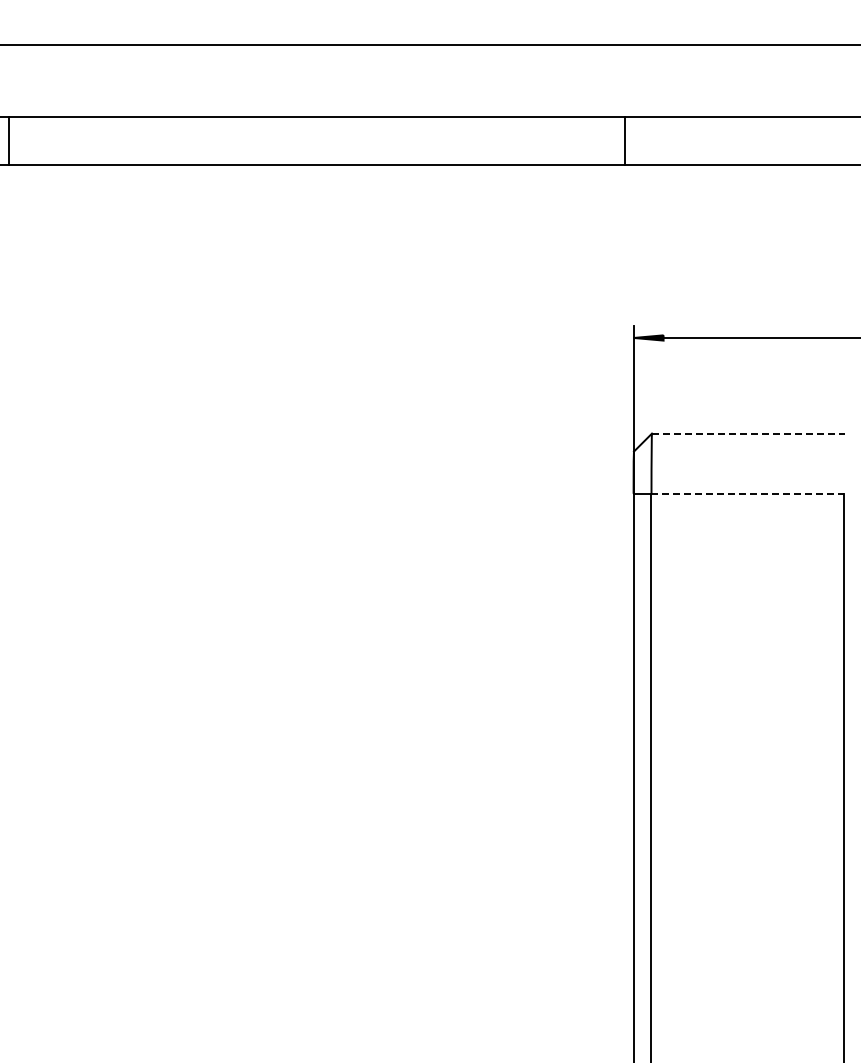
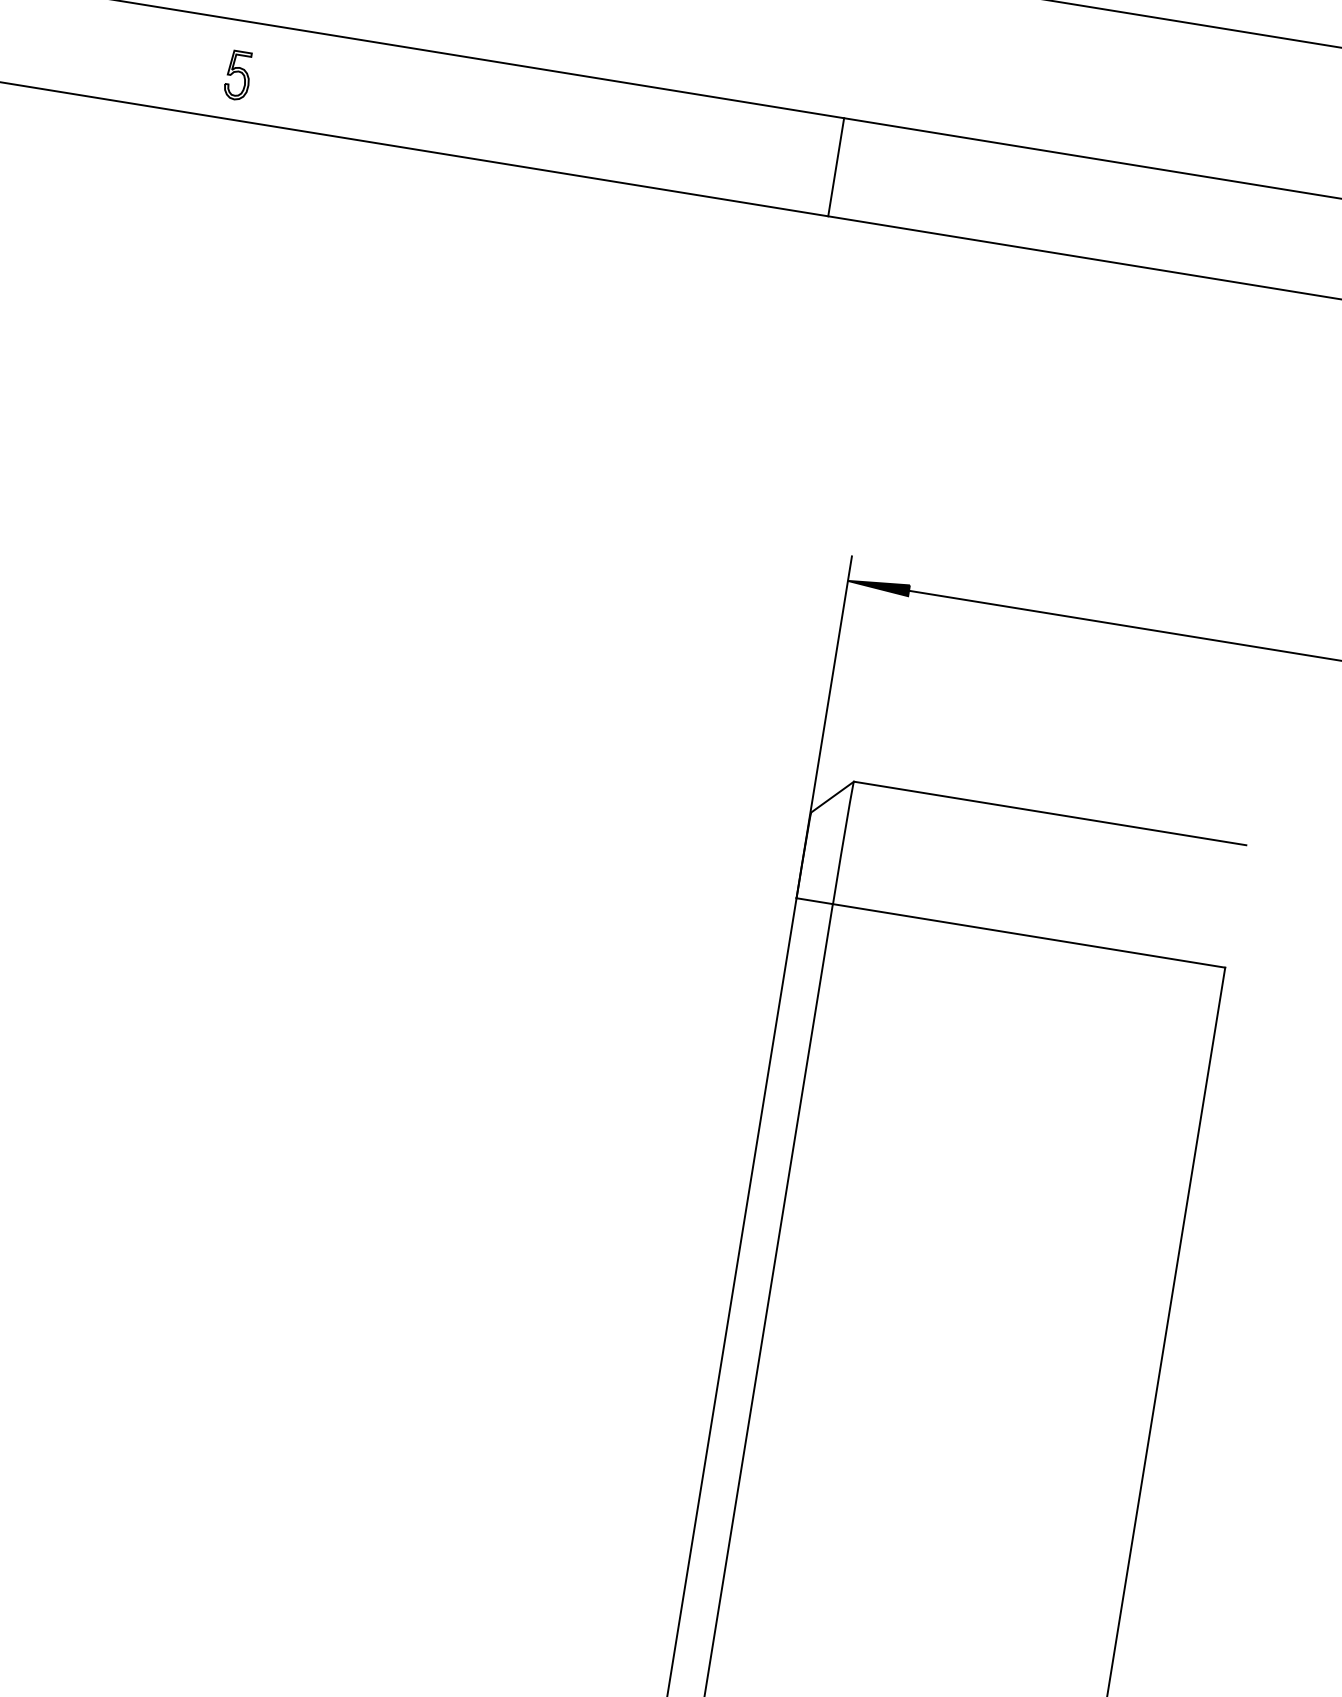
line: (624, 140) -> (835, 166), moved
part: (302, 143) -> (237, 75), added
line: (748, 433) -> (1050, 813), dashed -> solid
line: (748, 493) -> (1030, 935), dashed -> solid

